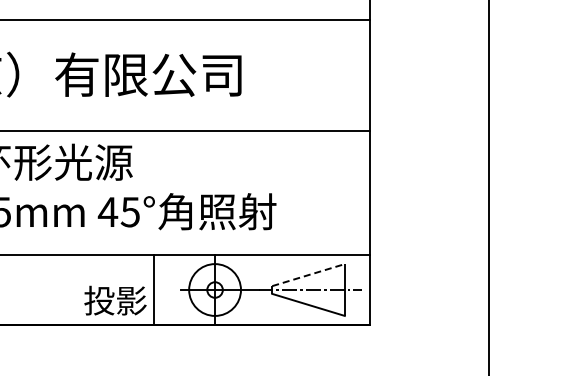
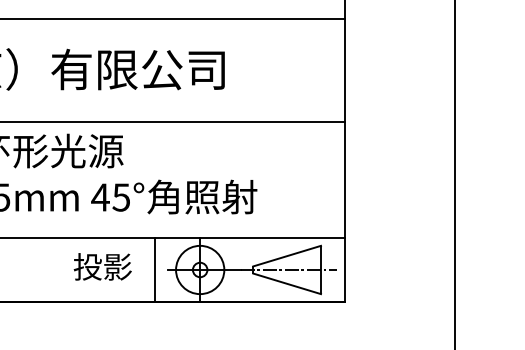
line: (308, 275) -> (287, 256), dashed -> solid
line: (153, 289) -> (154, 269), moved
text: (115, 300) -> (102, 266), moved

